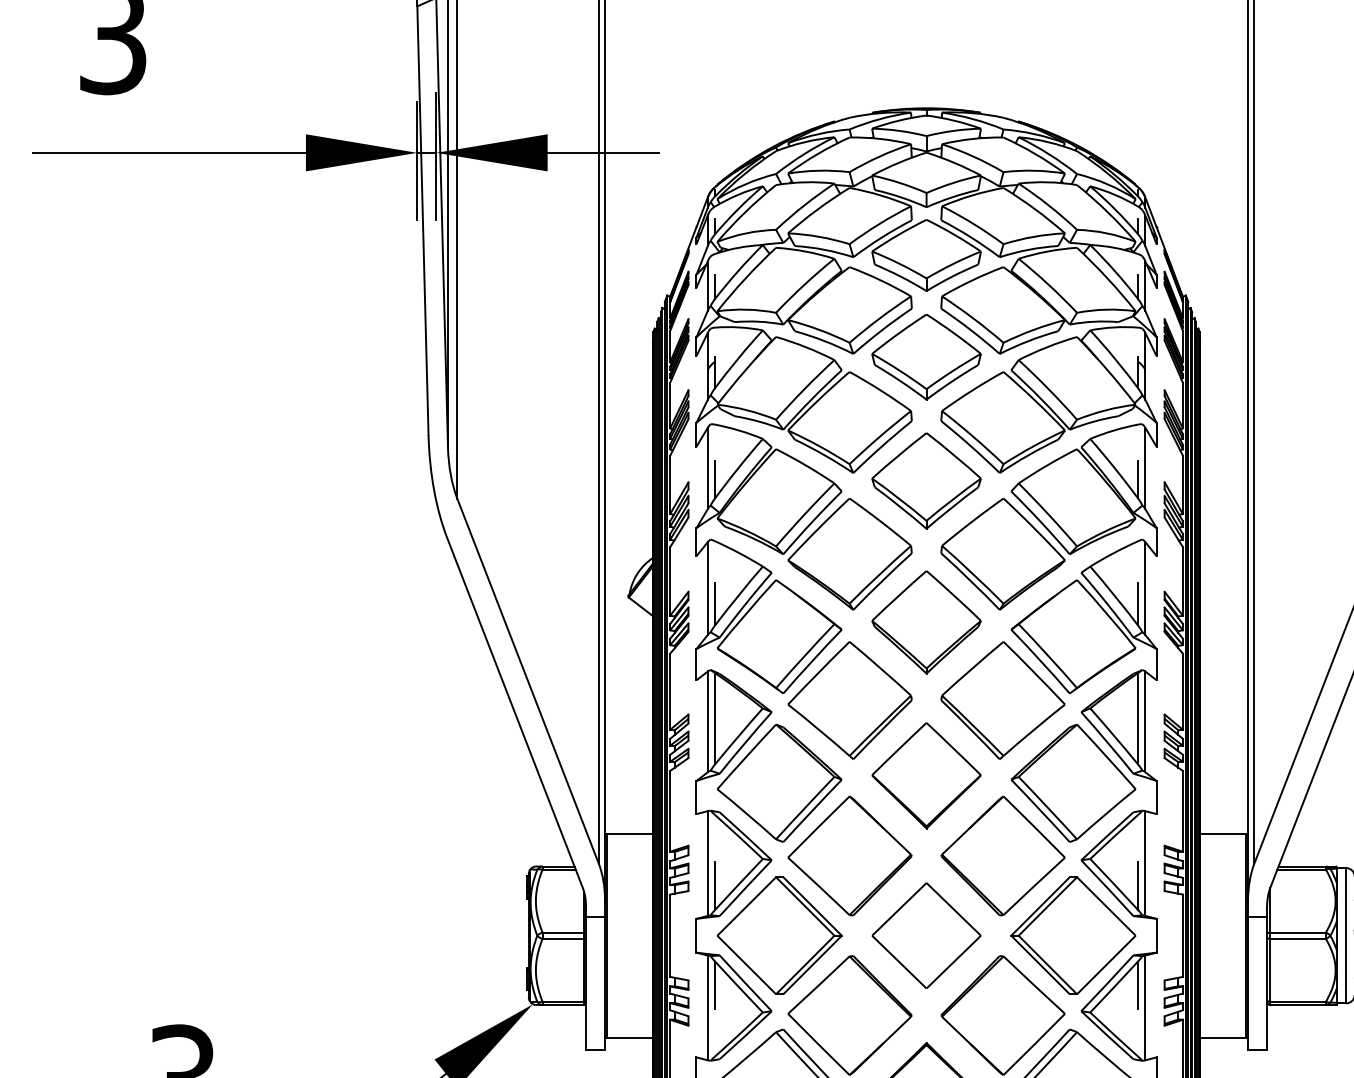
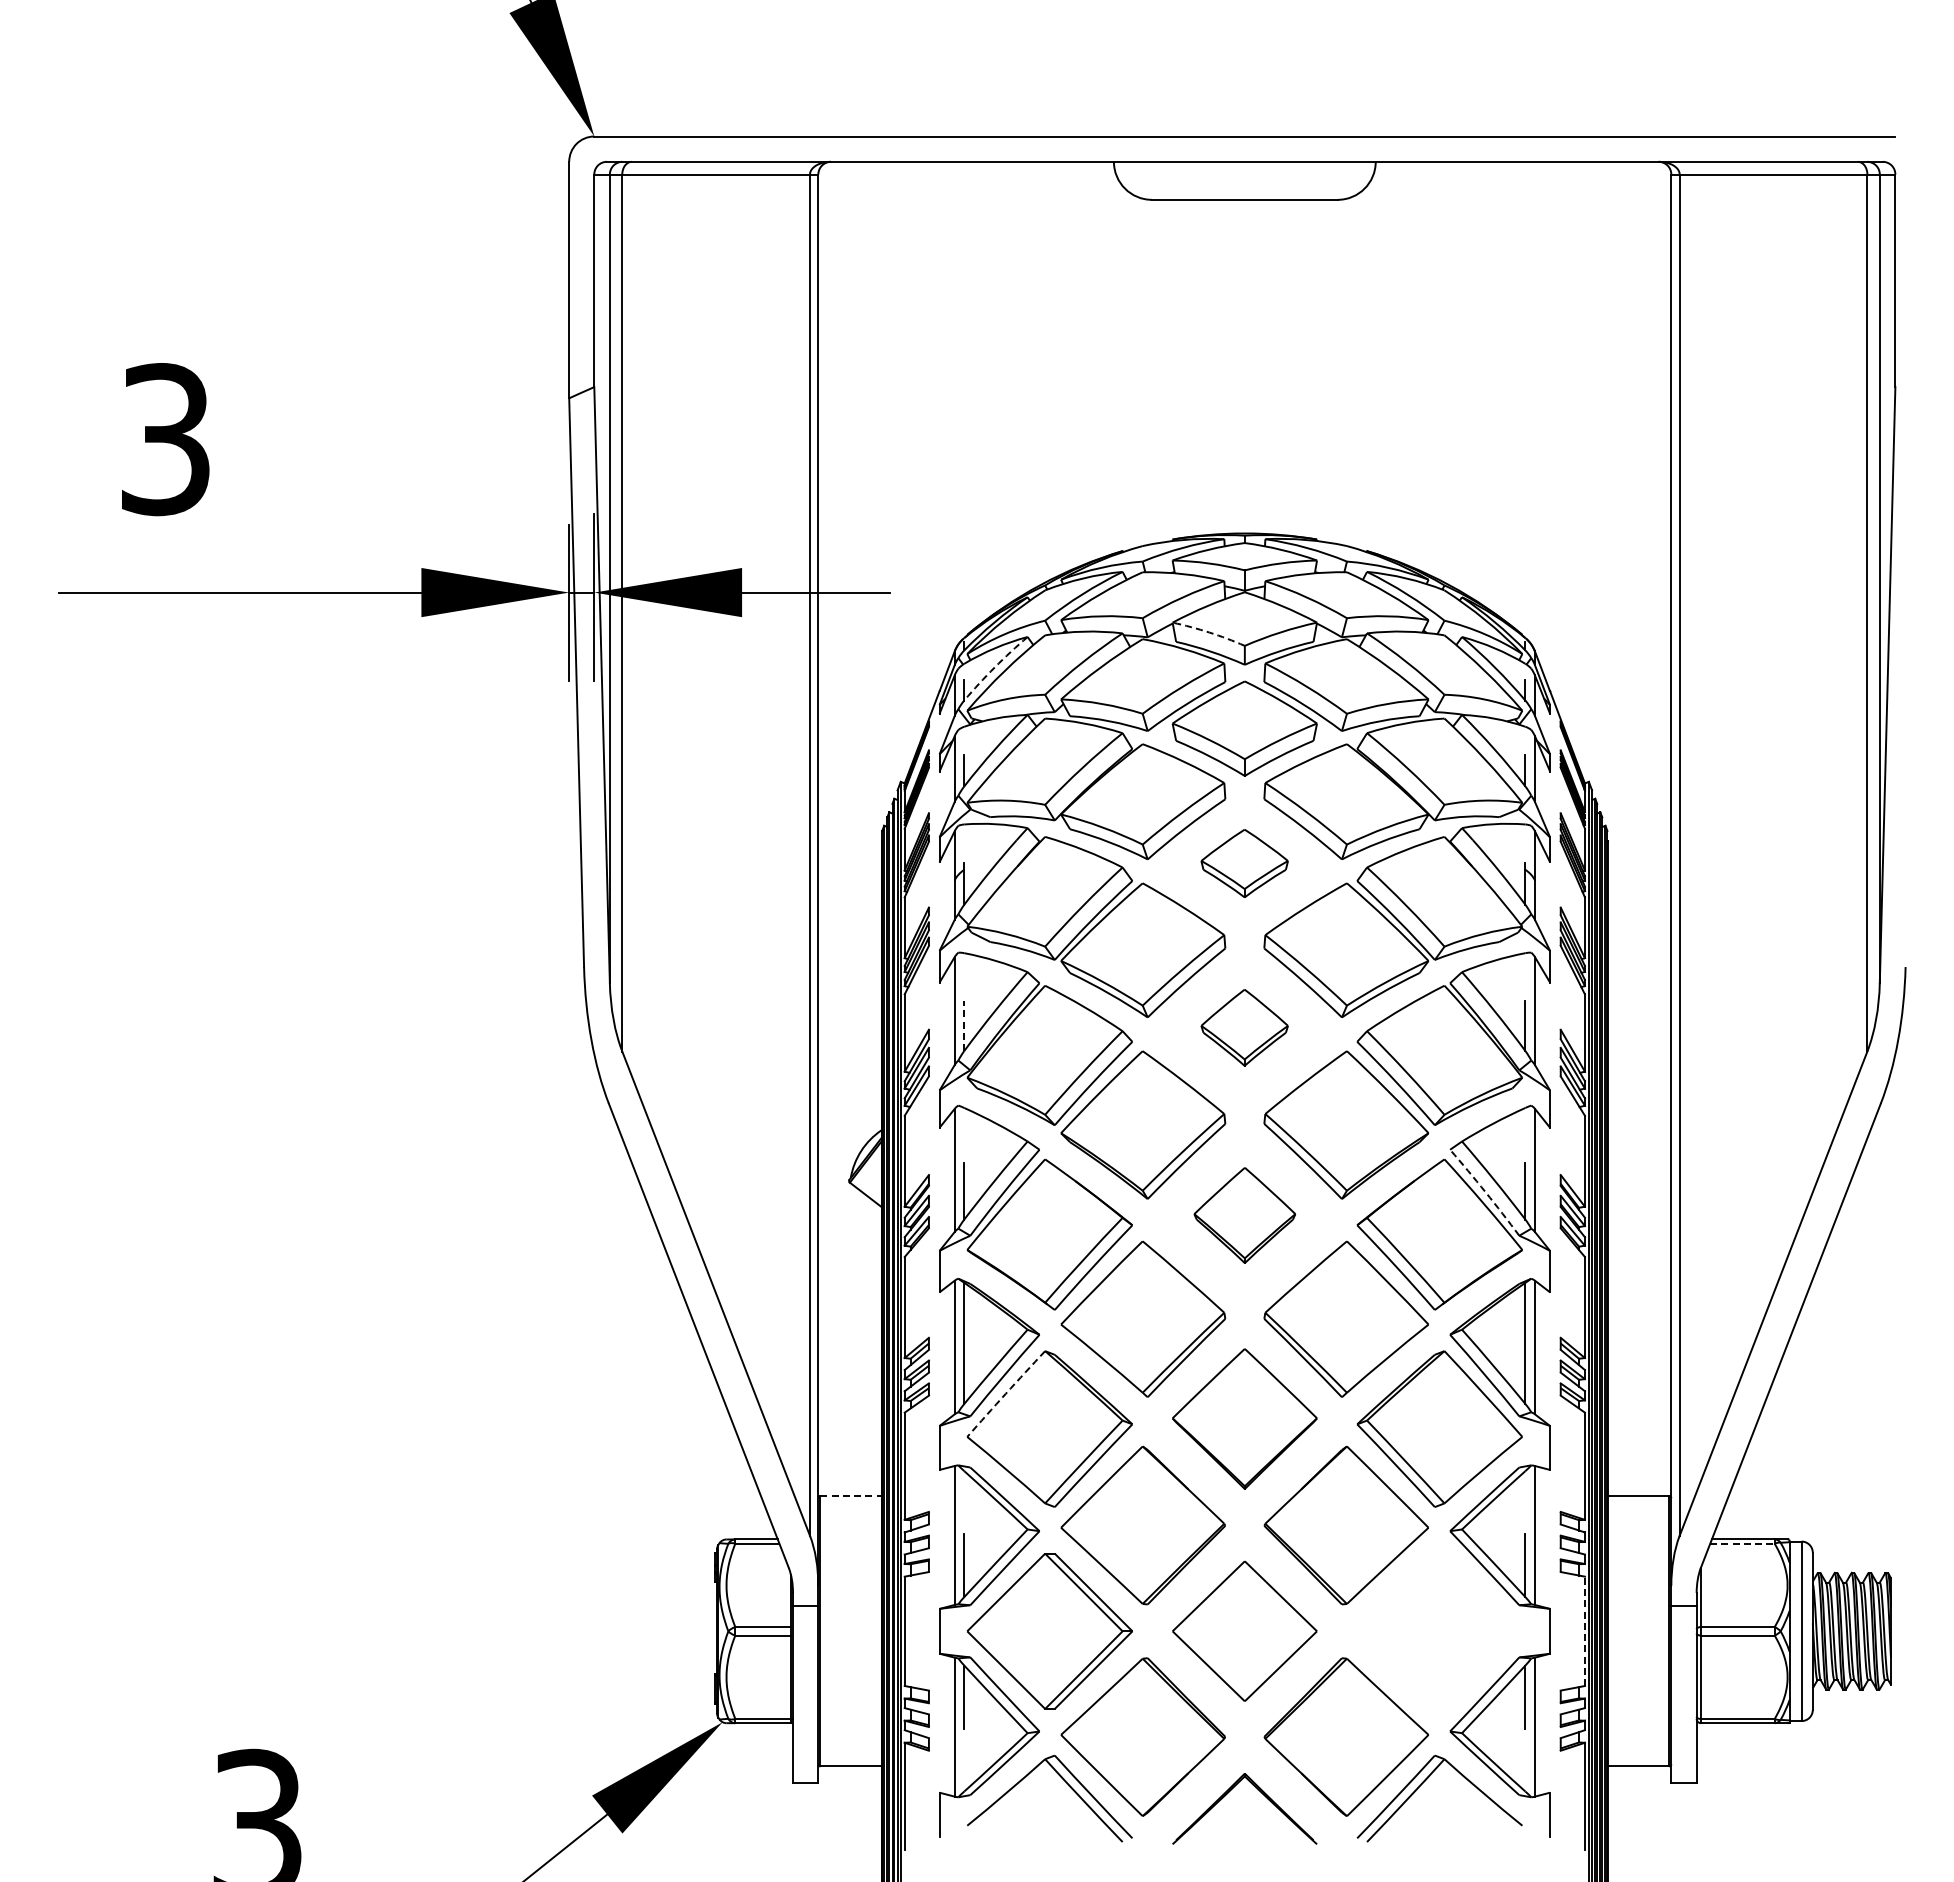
arc: (899, 182) -> (1209, 632), solid -> dashed
arc: (737, 209) -> (994, 667), solid -> dashed
part: (926, 357) -> (1244, 863), size x0.6
line: (715, 479) -> (964, 1025), solid -> dashed
part: (926, 480) -> (1244, 1027), size x0.6
arc: (1107, 605) -> (1485, 1192), solid -> dashed
part: (926, 622) -> (1244, 1215), size x0.7
arc: (746, 756) -> (1005, 1393), solid -> dashed
line: (630, 834) -> (851, 1496), solid -> dashed
line: (1301, 869) -> (1742, 1543), solid -> dashed
part: (1073, 935) -> (1439, 1631), removed
line: (1182, 935) -> (1584, 1631), solid -> dashed

